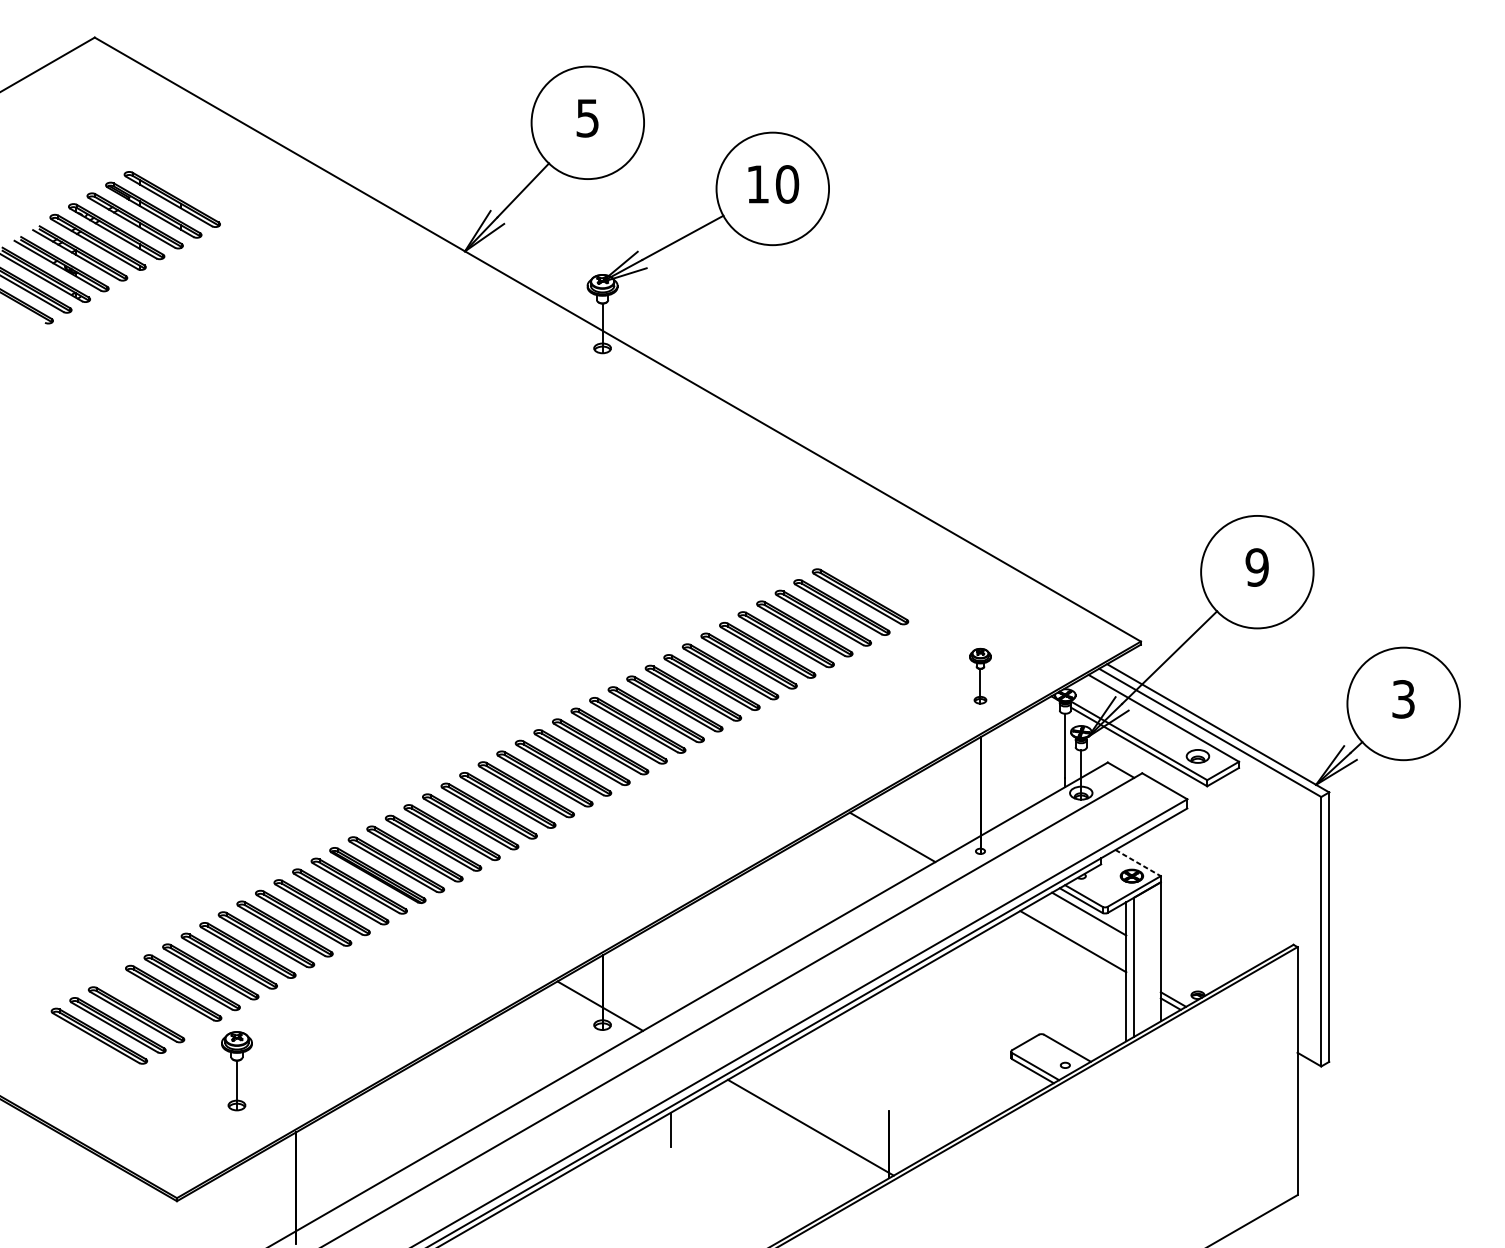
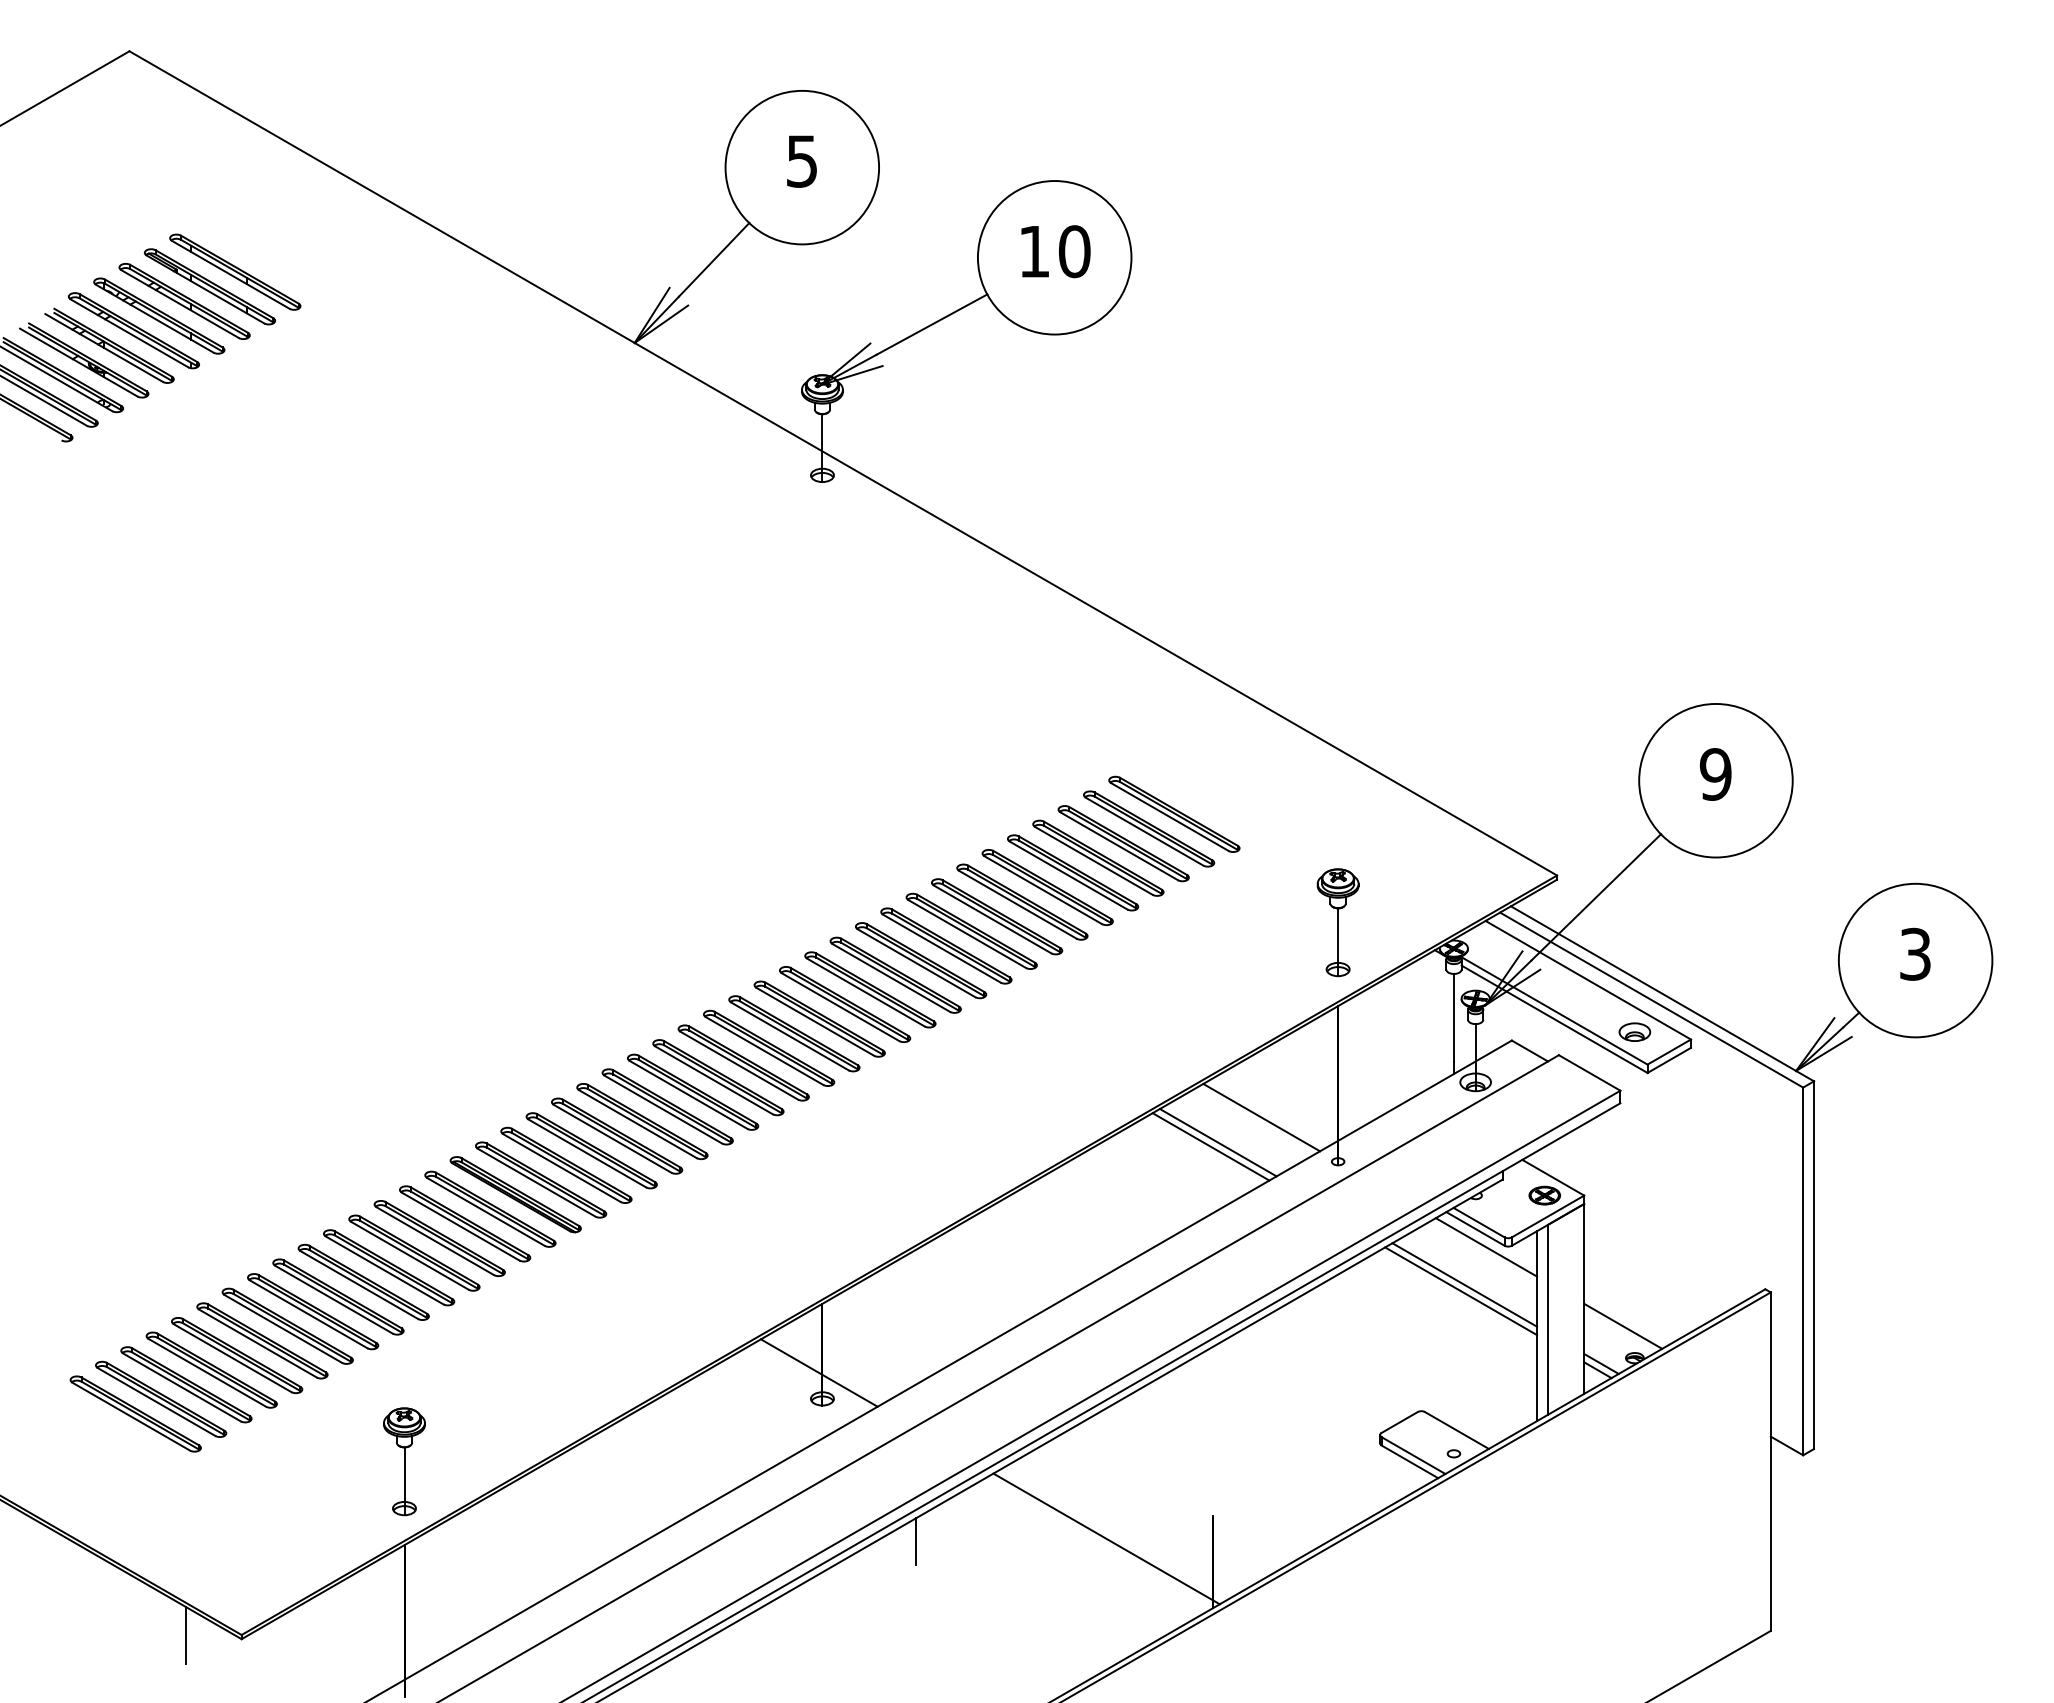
part: (980, 676) -> (1337, 922), size x1.43
line: (924, 818) -> (1261, 1117), added
line: (886, 840) -> (1210, 1146), added
line: (1138, 862) -> (1553, 1177), dashed -> solid
line: (1070, 946) -> (1461, 1291), added
line: (1189, 971) -> (1623, 1325), added
part: (154, 1003) -> (211, 1369), added
part: (236, 1071) -> (404, 1461), moved
line: (135, 1198) -> (185, 1635), added

